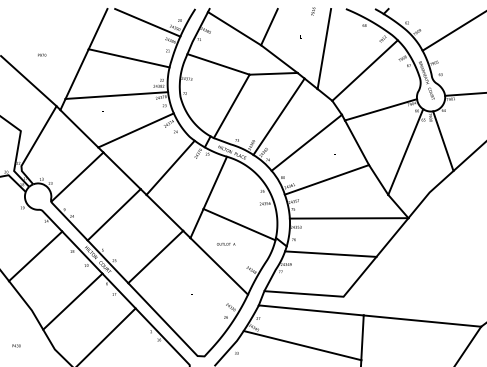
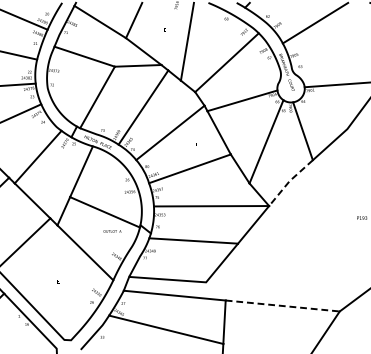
line: (429, 192) -> (289, 181), solid -> dashed
text: (226, 244) -> (112, 231), moved
line: (422, 321) -> (282, 306), solid -> dashed

